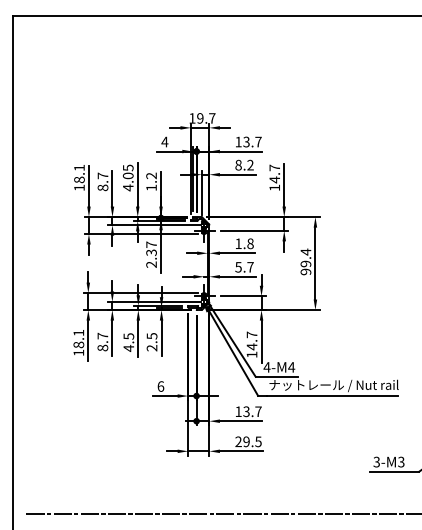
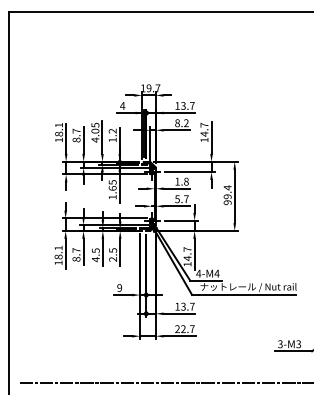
text: (151, 254) -> (112, 189), 2.37 -> 1.65
text: (160, 386) -> (119, 287), 6 -> 9
text: (252, 441) -> (187, 328), 29.5 -> 22.7

